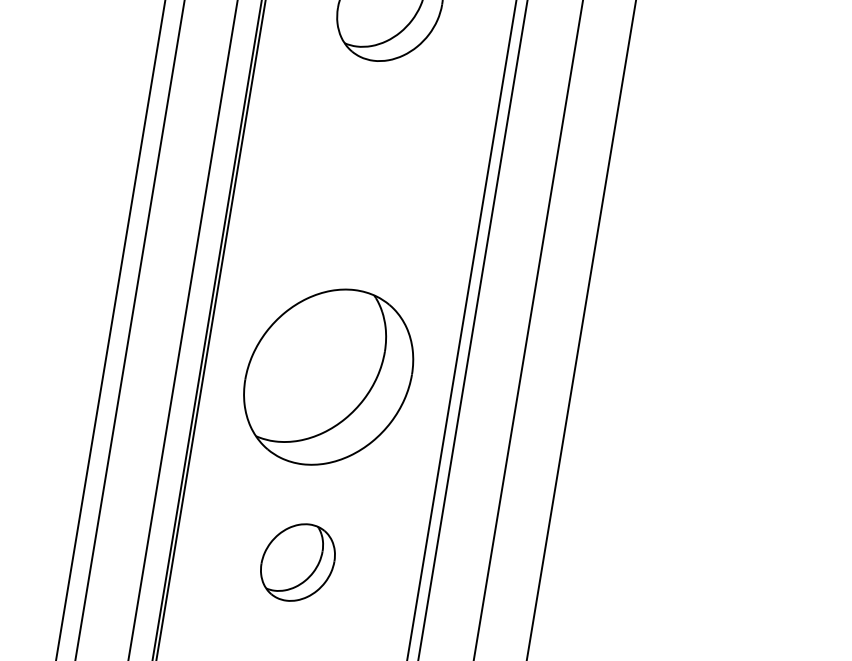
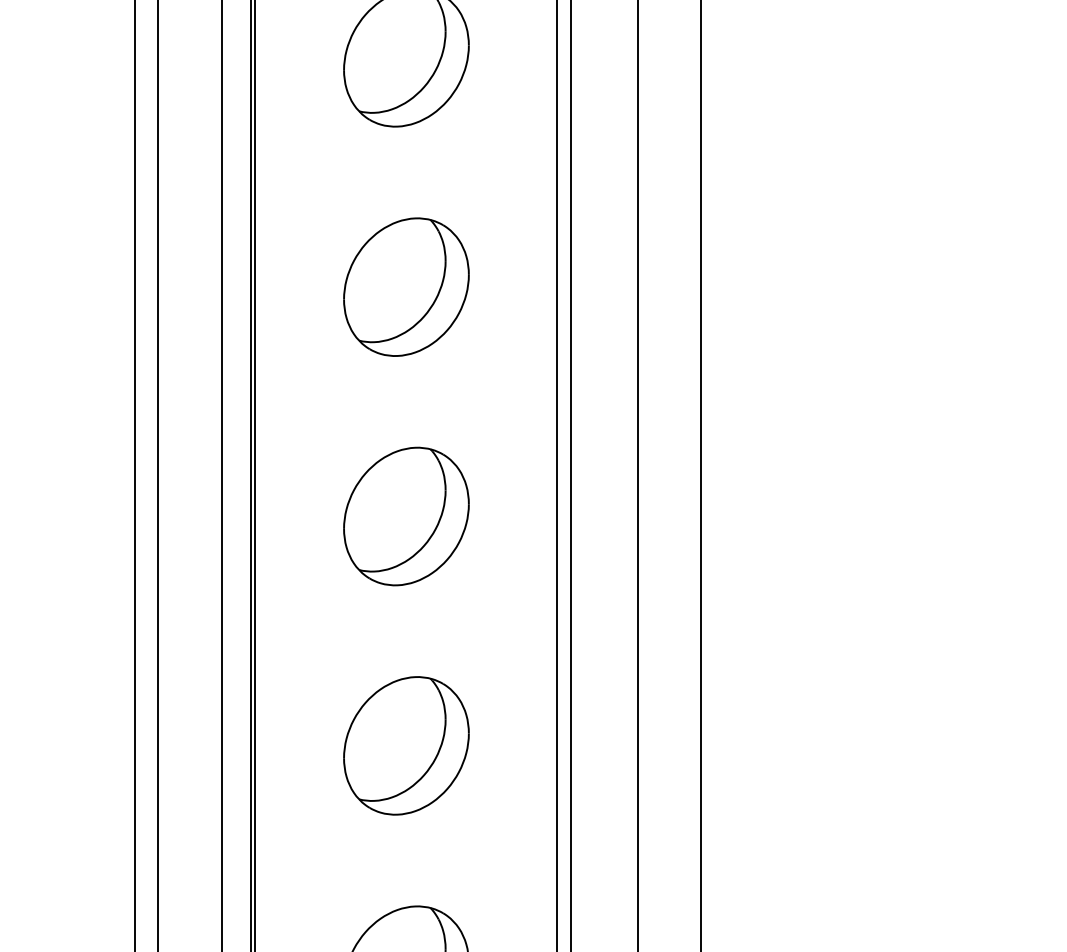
part: (359, 191) -> (406, 286), added
part: (328, 377) -> (406, 516), size x0.62
part: (298, 562) -> (406, 745), size x1.43

